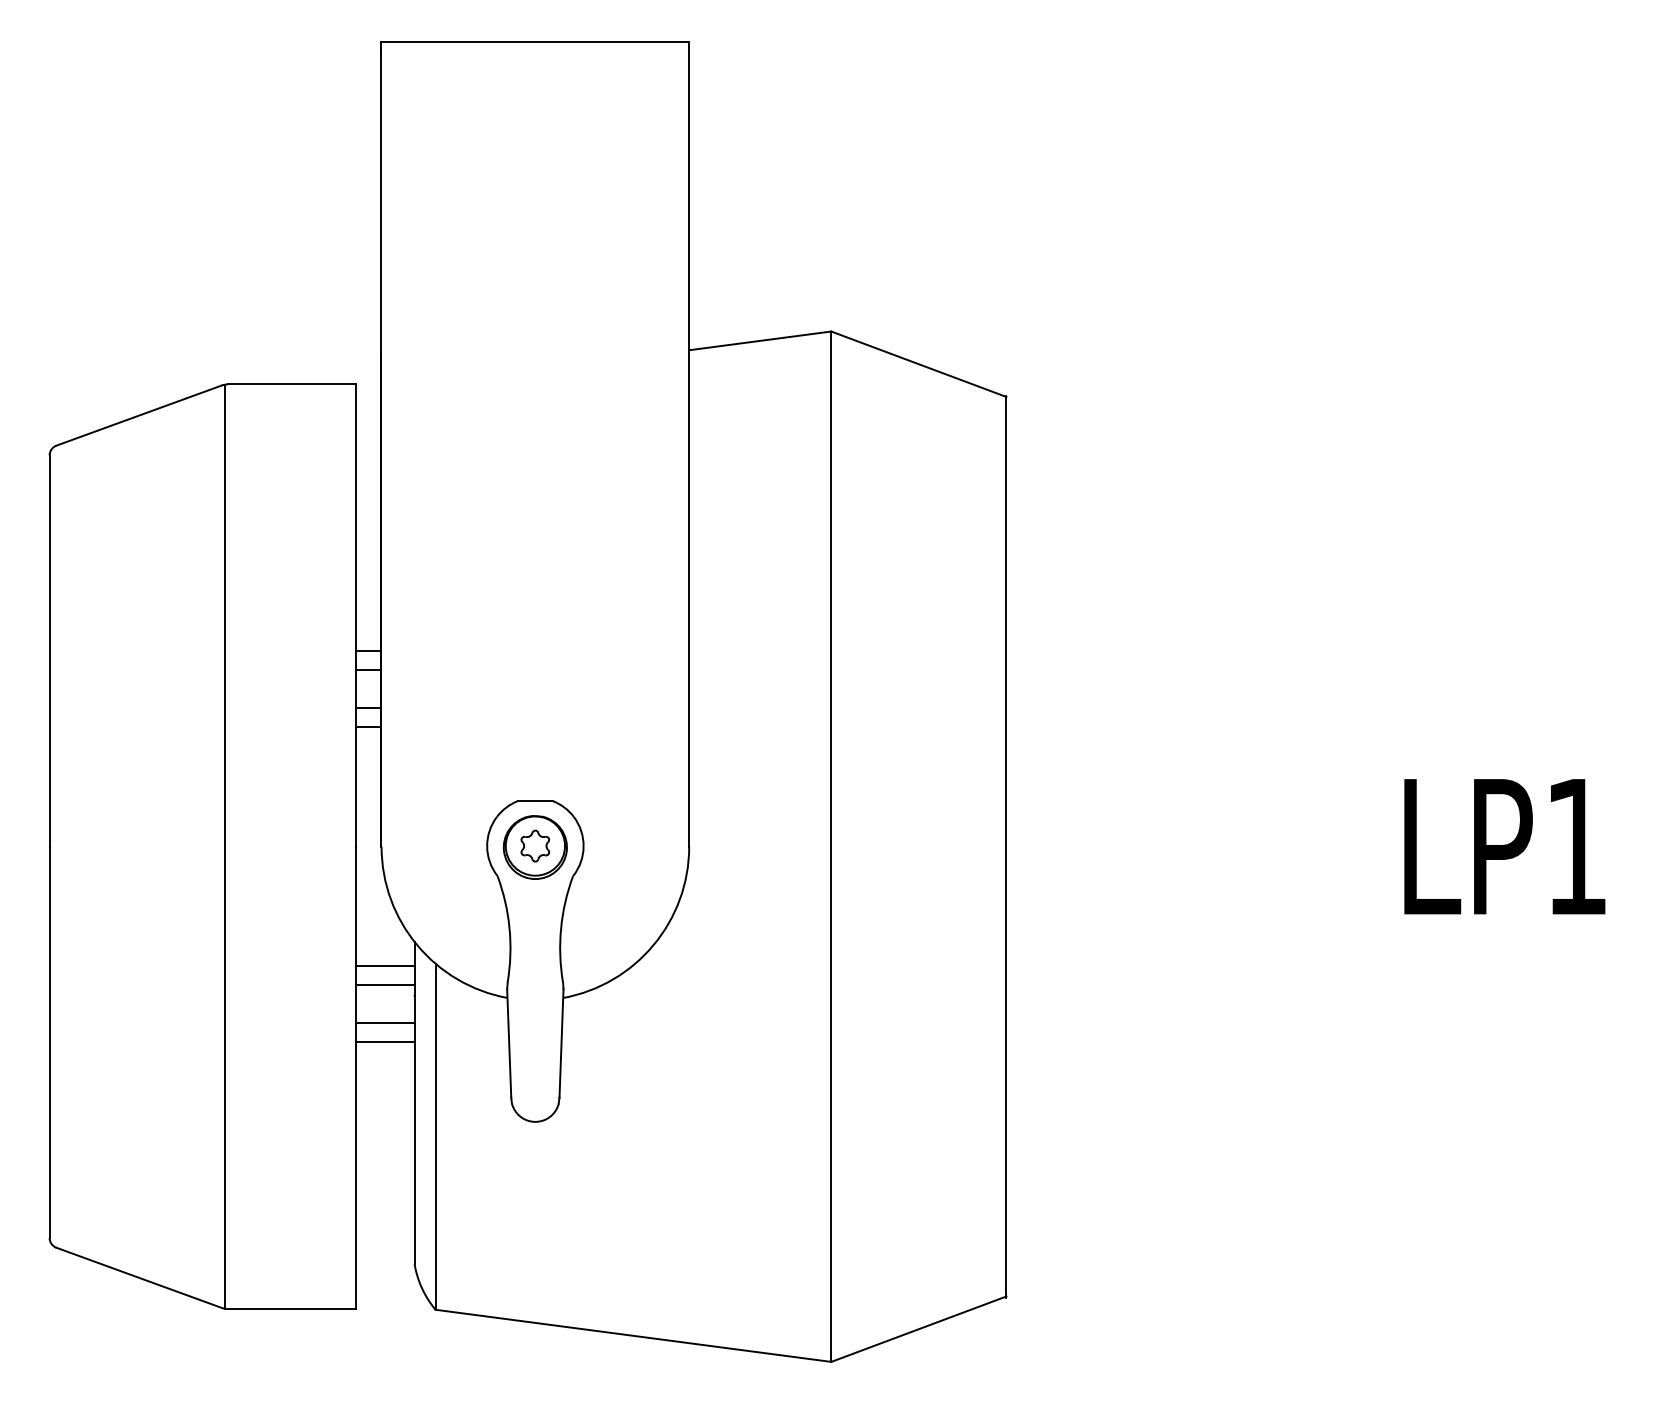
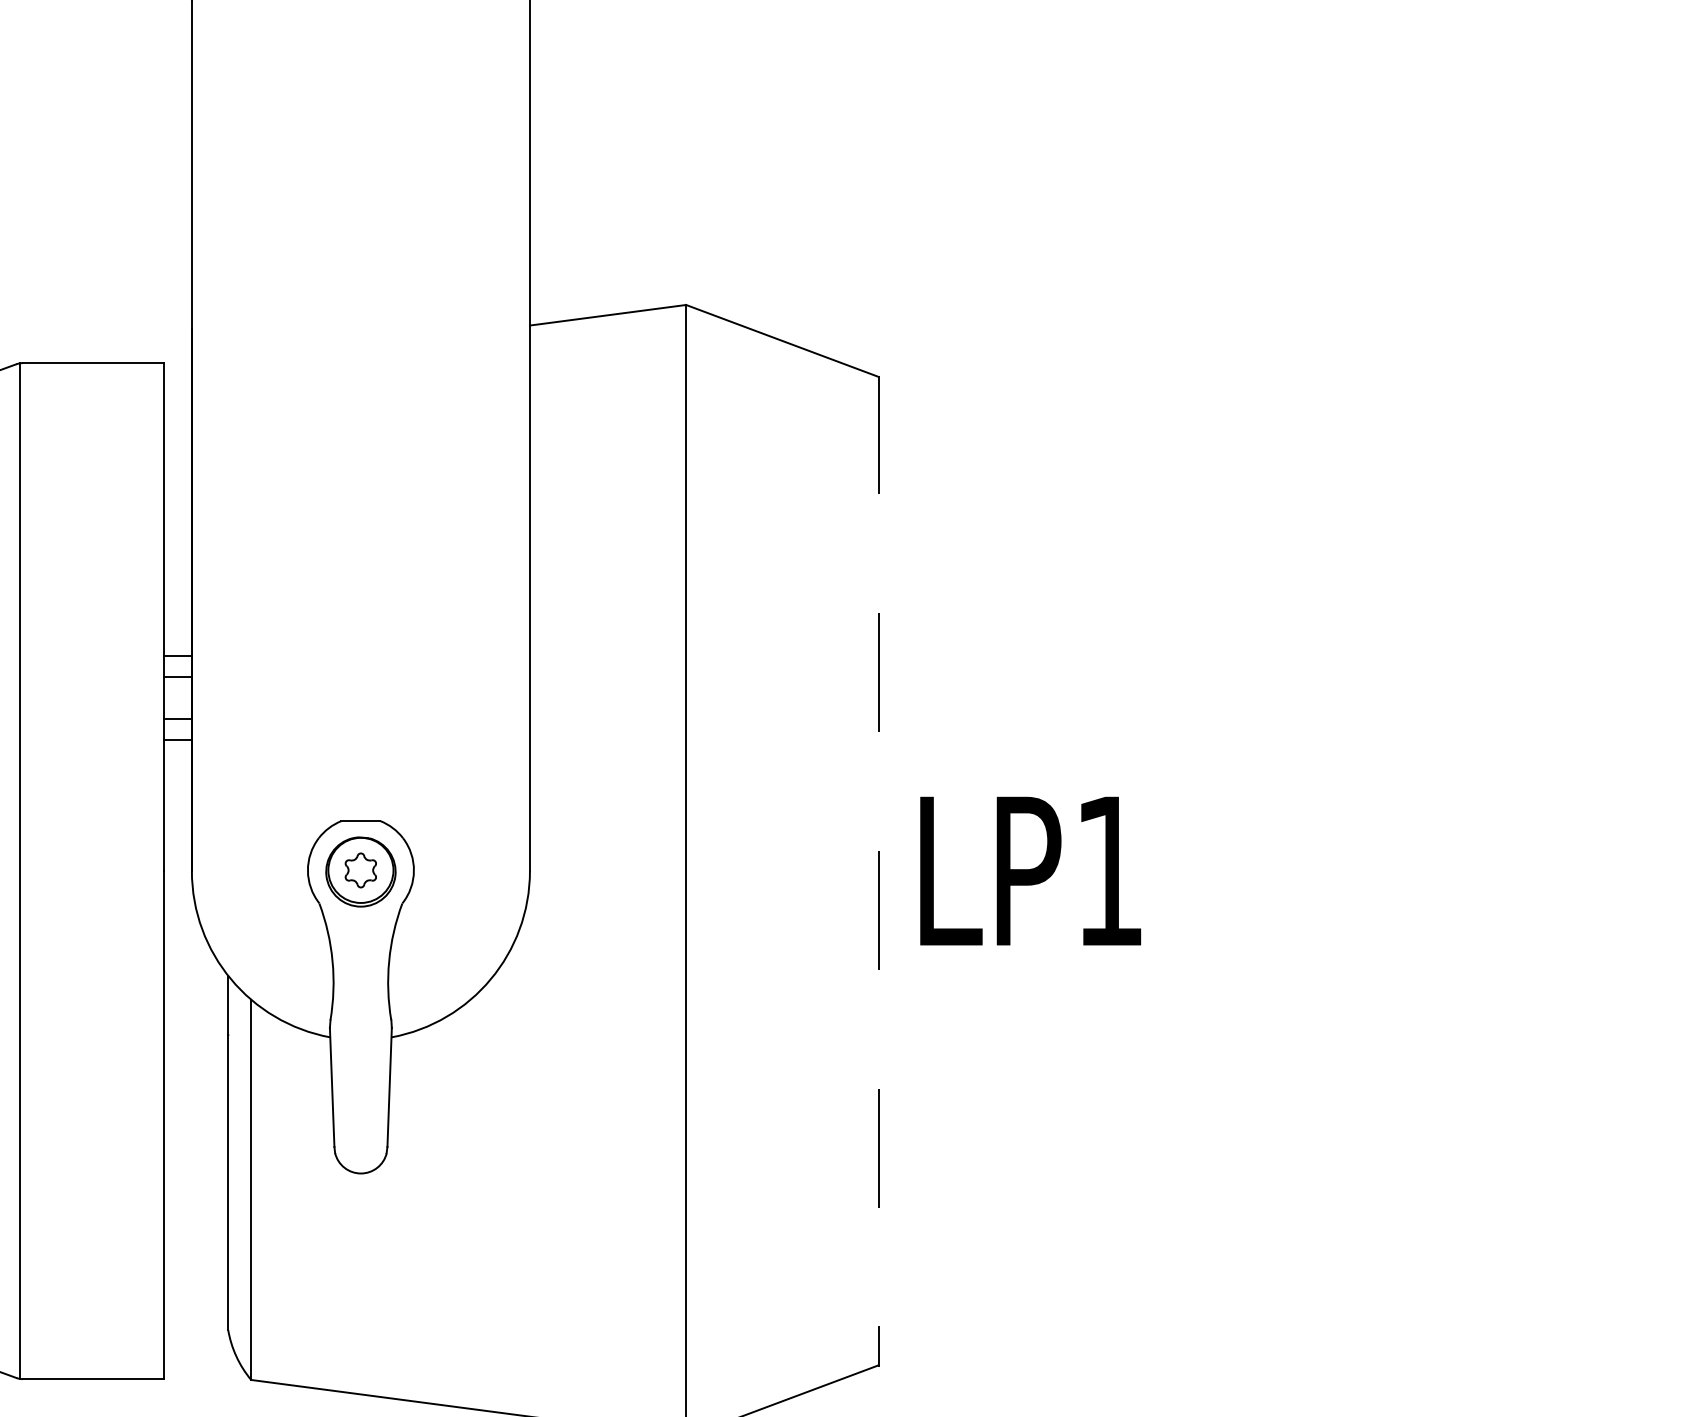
line: (1006, 846) -> (878, 870), solid -> dashed
text: (1504, 846) -> (1030, 870), moved
line: (385, 966) -> (196, 1002), removed
line: (385, 985) -> (196, 1023), removed
line: (385, 1023) -> (196, 1065), removed
line: (385, 1042) -> (196, 1086), removed

